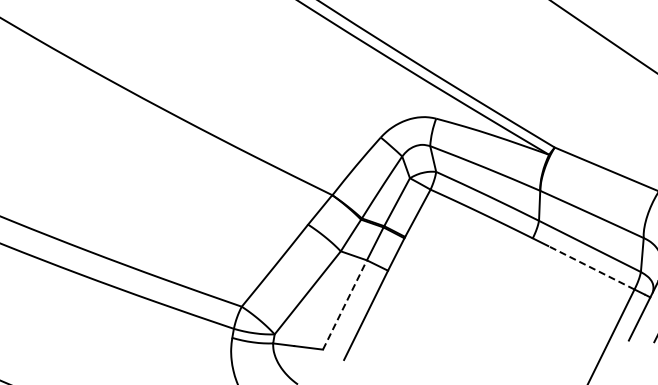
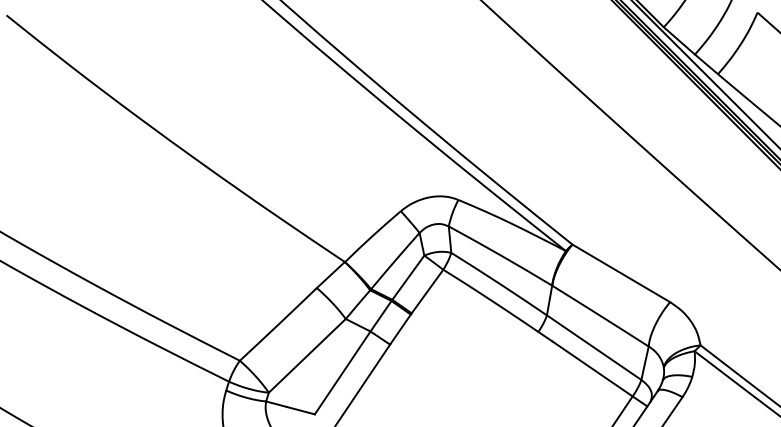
line: (591, 267) -> (592, 368), dashed -> solid
line: (344, 304) -> (342, 372), dashed -> solid

